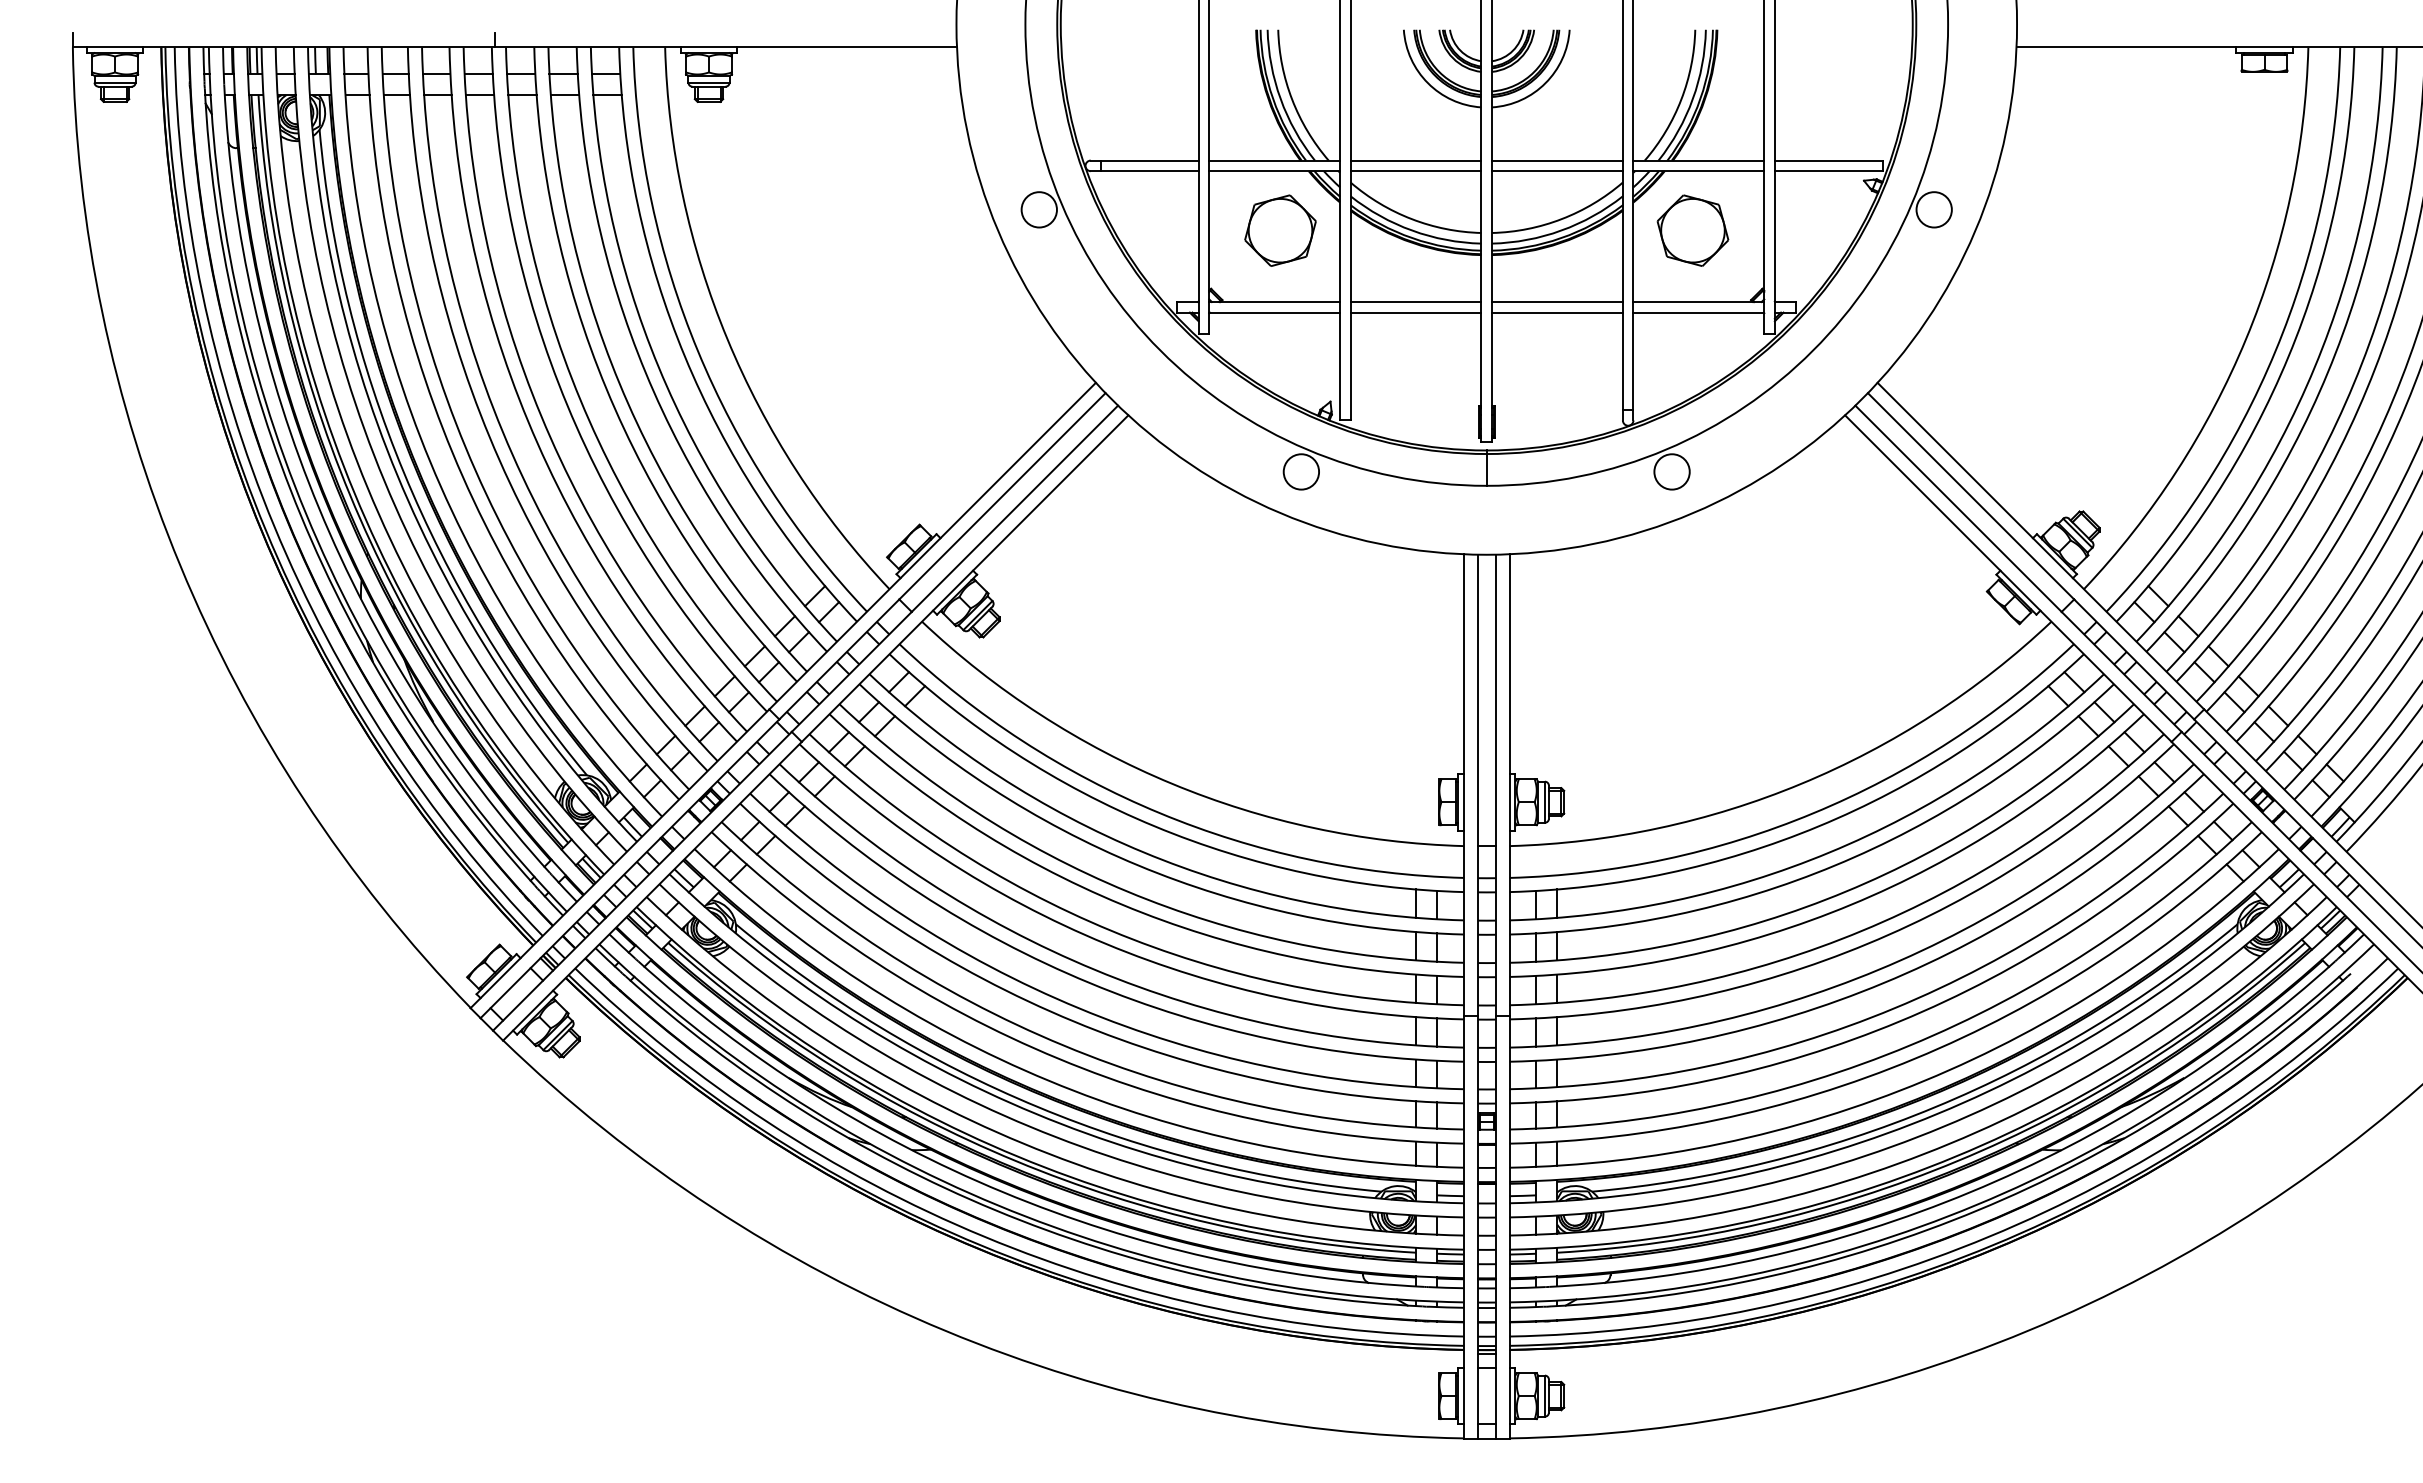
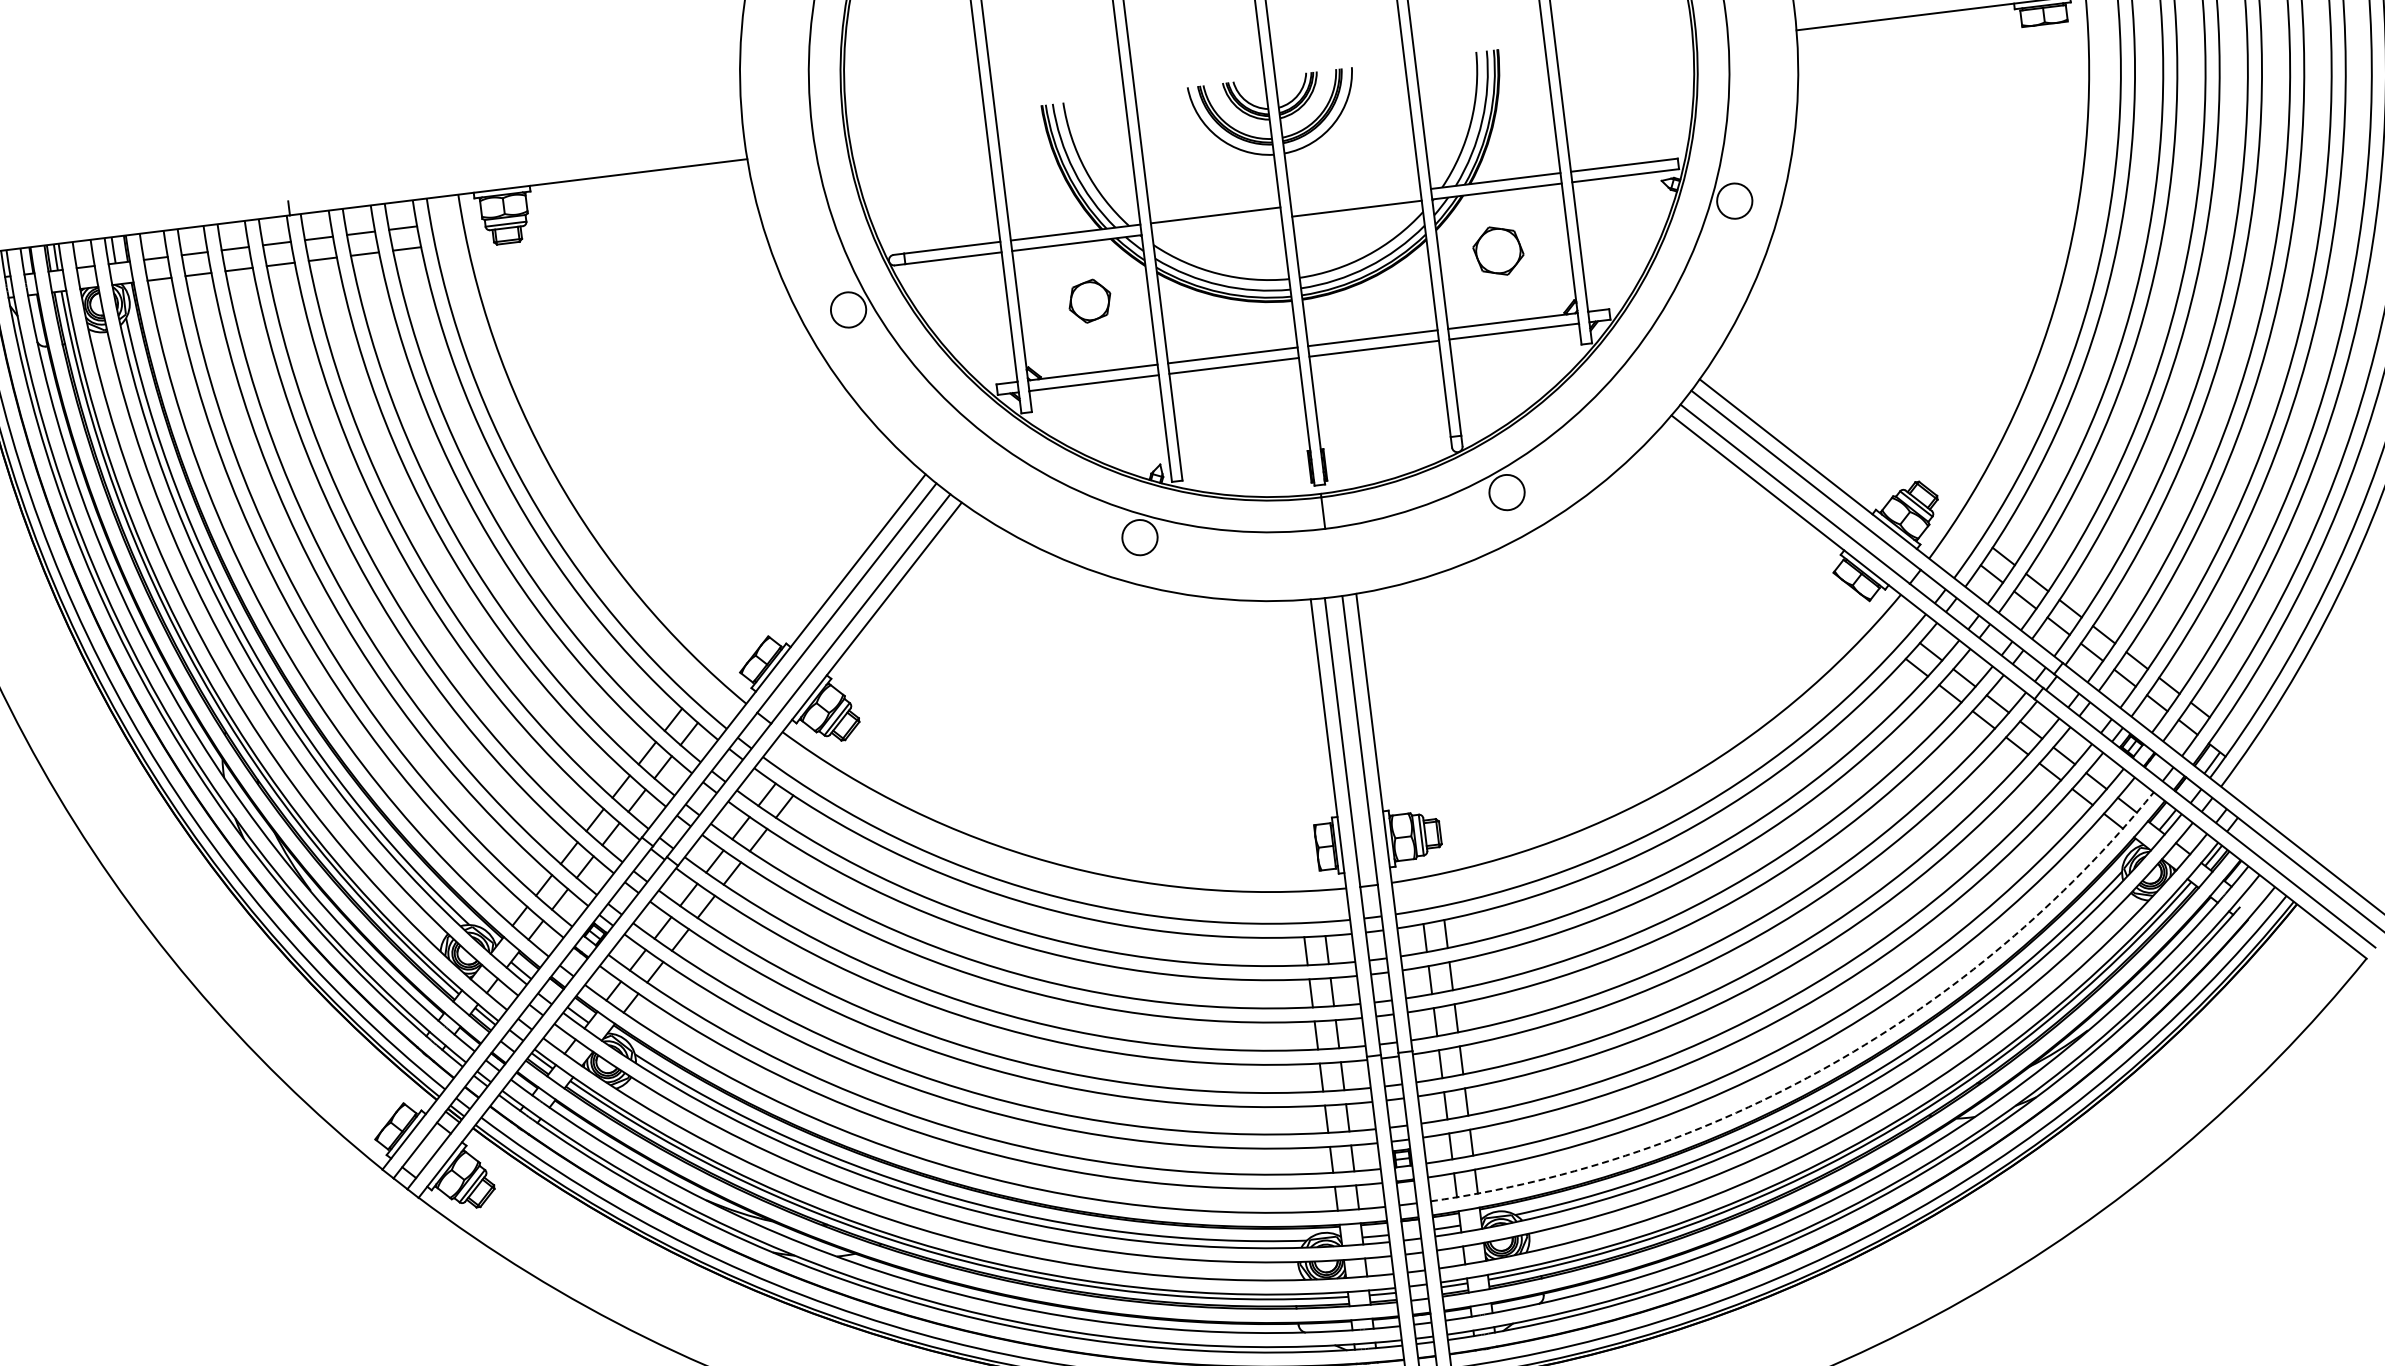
line: (1557, 160) -> (1355, 198), removed
line: (1415, 171) -> (1216, 226), removed
part: (1280, 230) -> (1089, 301), size x0.6
part: (1692, 230) -> (1497, 251), size x0.7
arc: (1924, 1080) -> (1831, 1064), solid -> dashed

